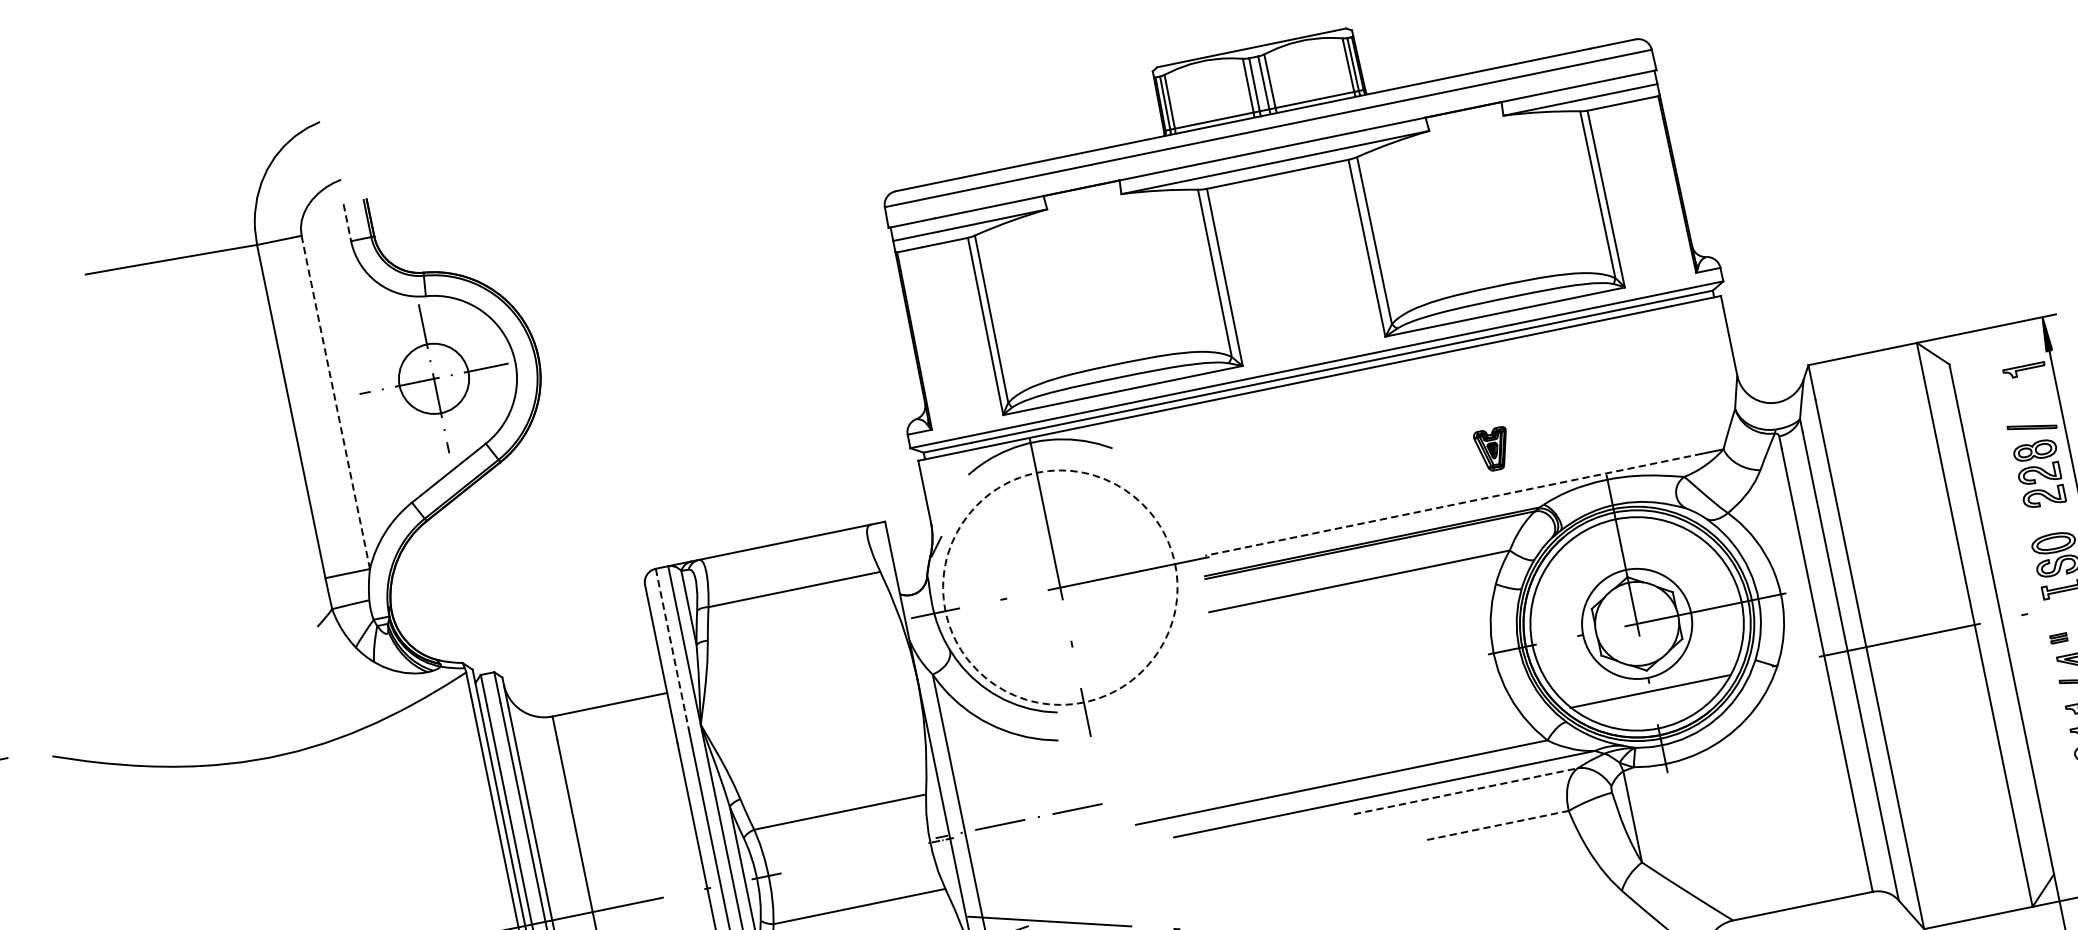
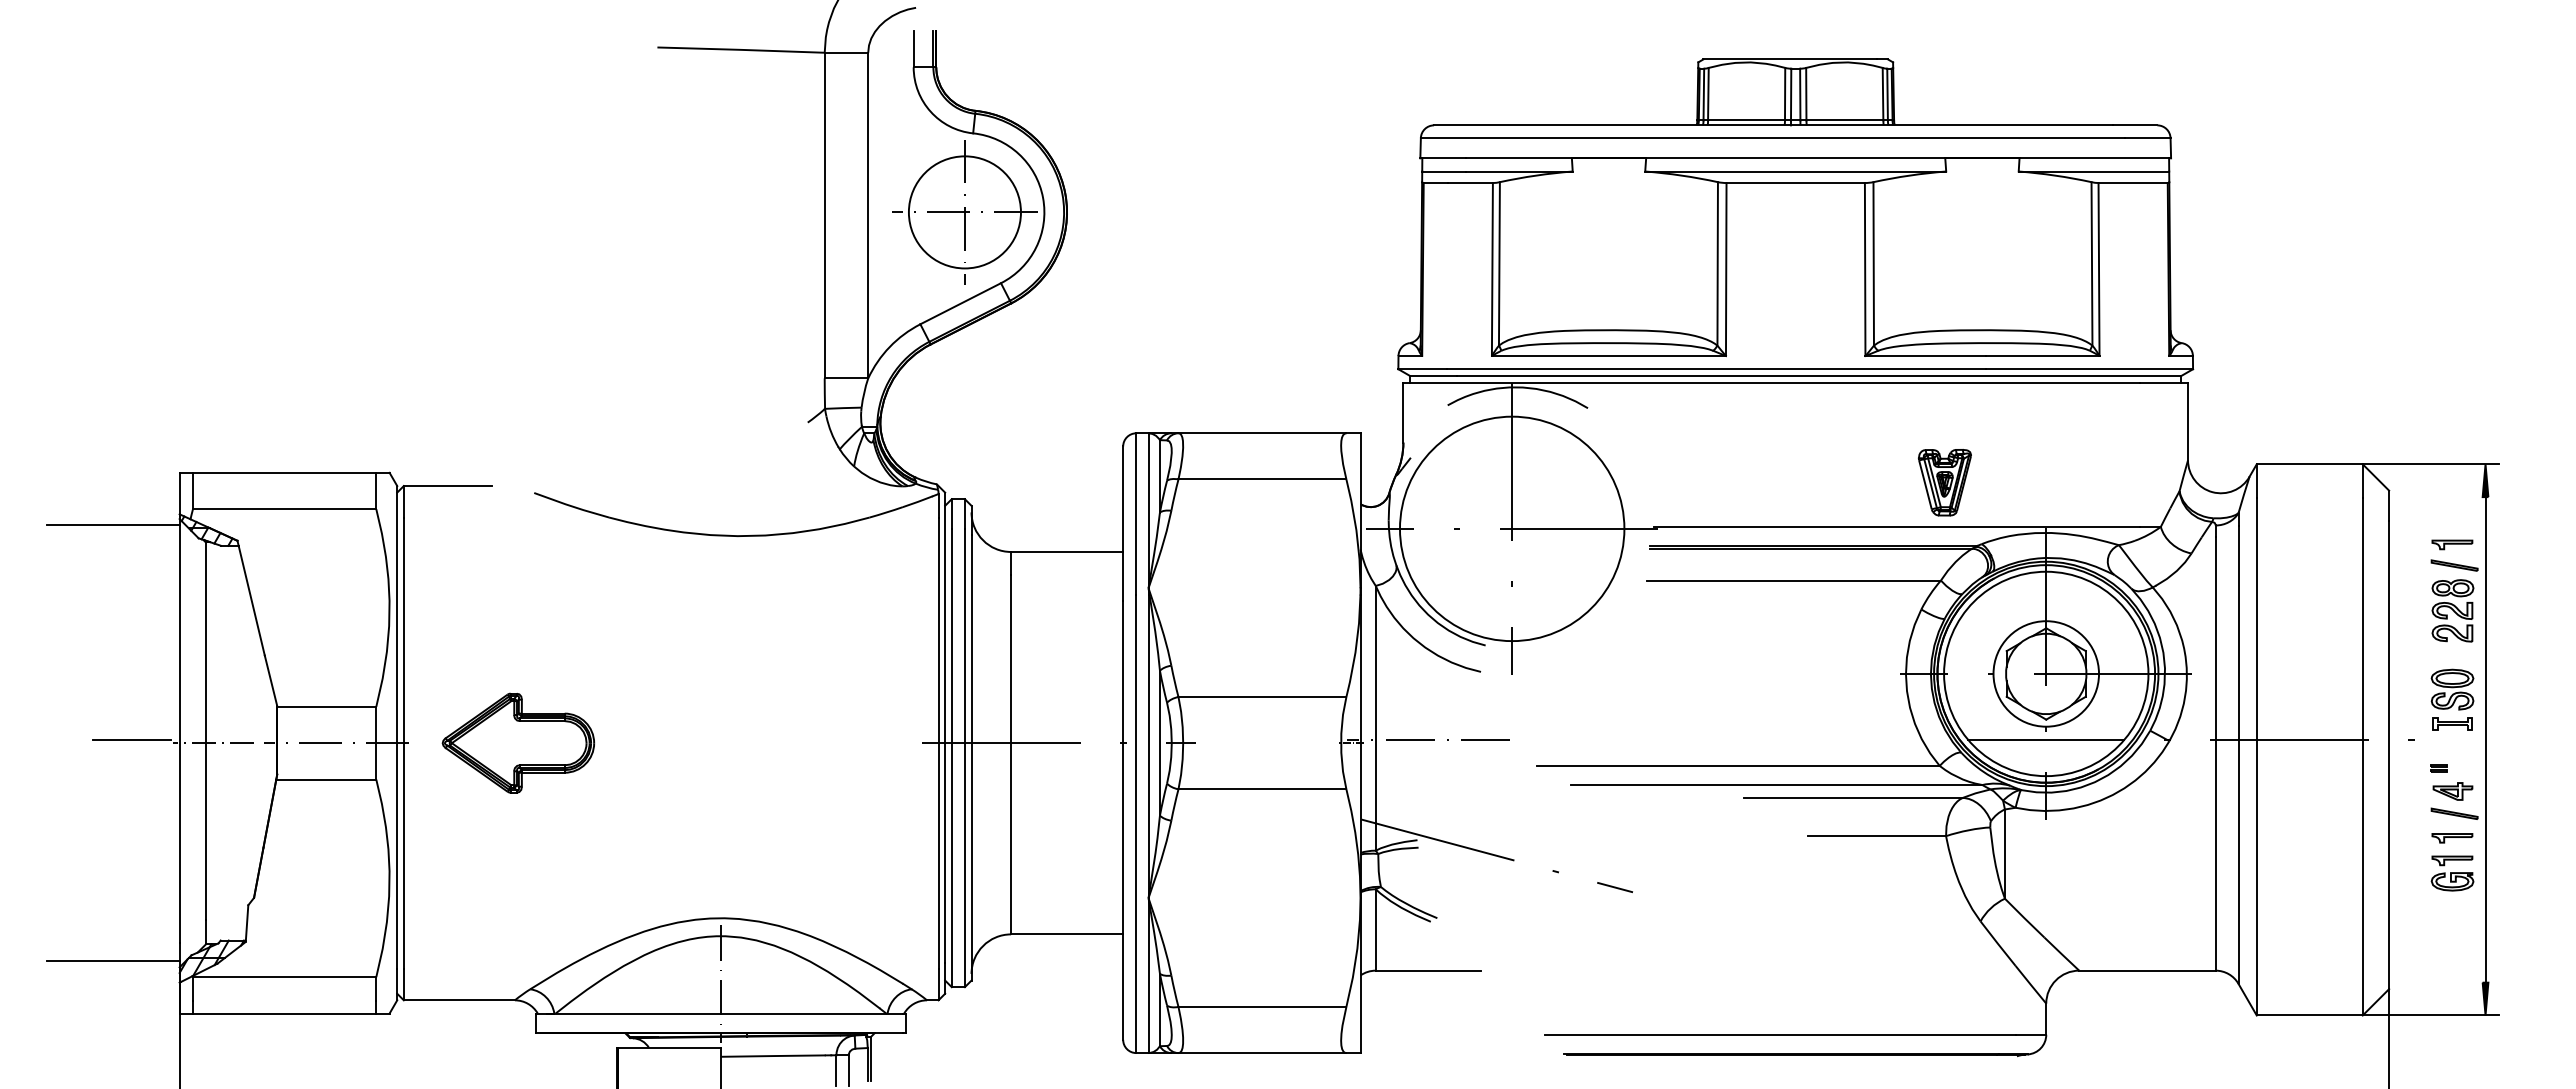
line: (347, 222) -> (913, 49), dashed -> solid
part: (2024, 370) -> (2452, 544), moved
circle: (433, 379) -> (964, 212), size x1.67
line: (336, 402) -> (868, 215), dashed -> solid
part: (1492, 449) -> (1944, 482), size x1.67
line: (1453, 504) -> (1897, 526), dashed -> solid
circle: (1059, 587) -> (1511, 528), dashed -> solid
line: (672, 650) -> (1136, 513), dashed -> solid
line: (1465, 790) -> (1853, 797), dashed -> solid
line: (1498, 825) -> (1877, 836), dashed -> solid

